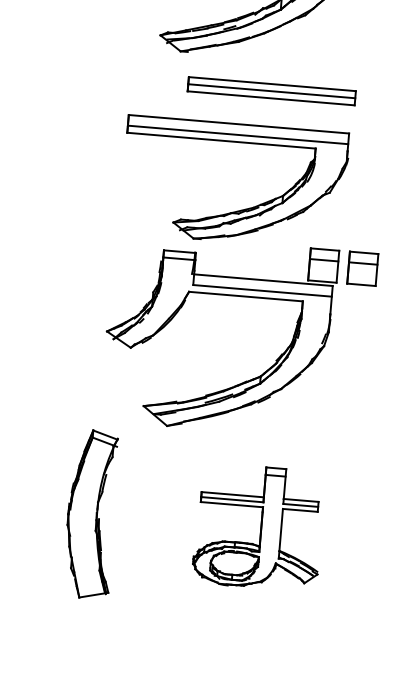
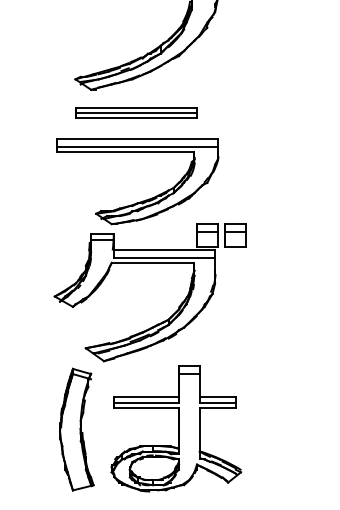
part: (272, 90) -> (136, 112), moved
part: (91, 514) -> (76, 429), moved
part: (259, 526) -> (176, 428), size x1.43

